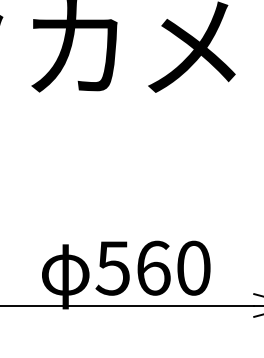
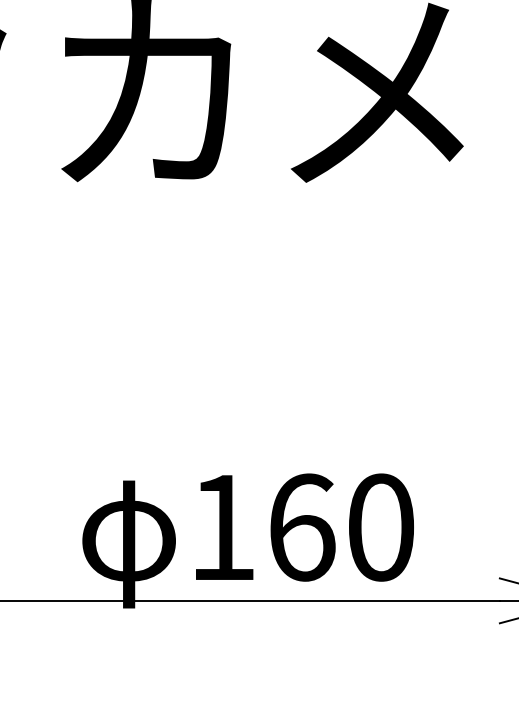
text: (112, 268) -> (221, 528), 560 -> 160

